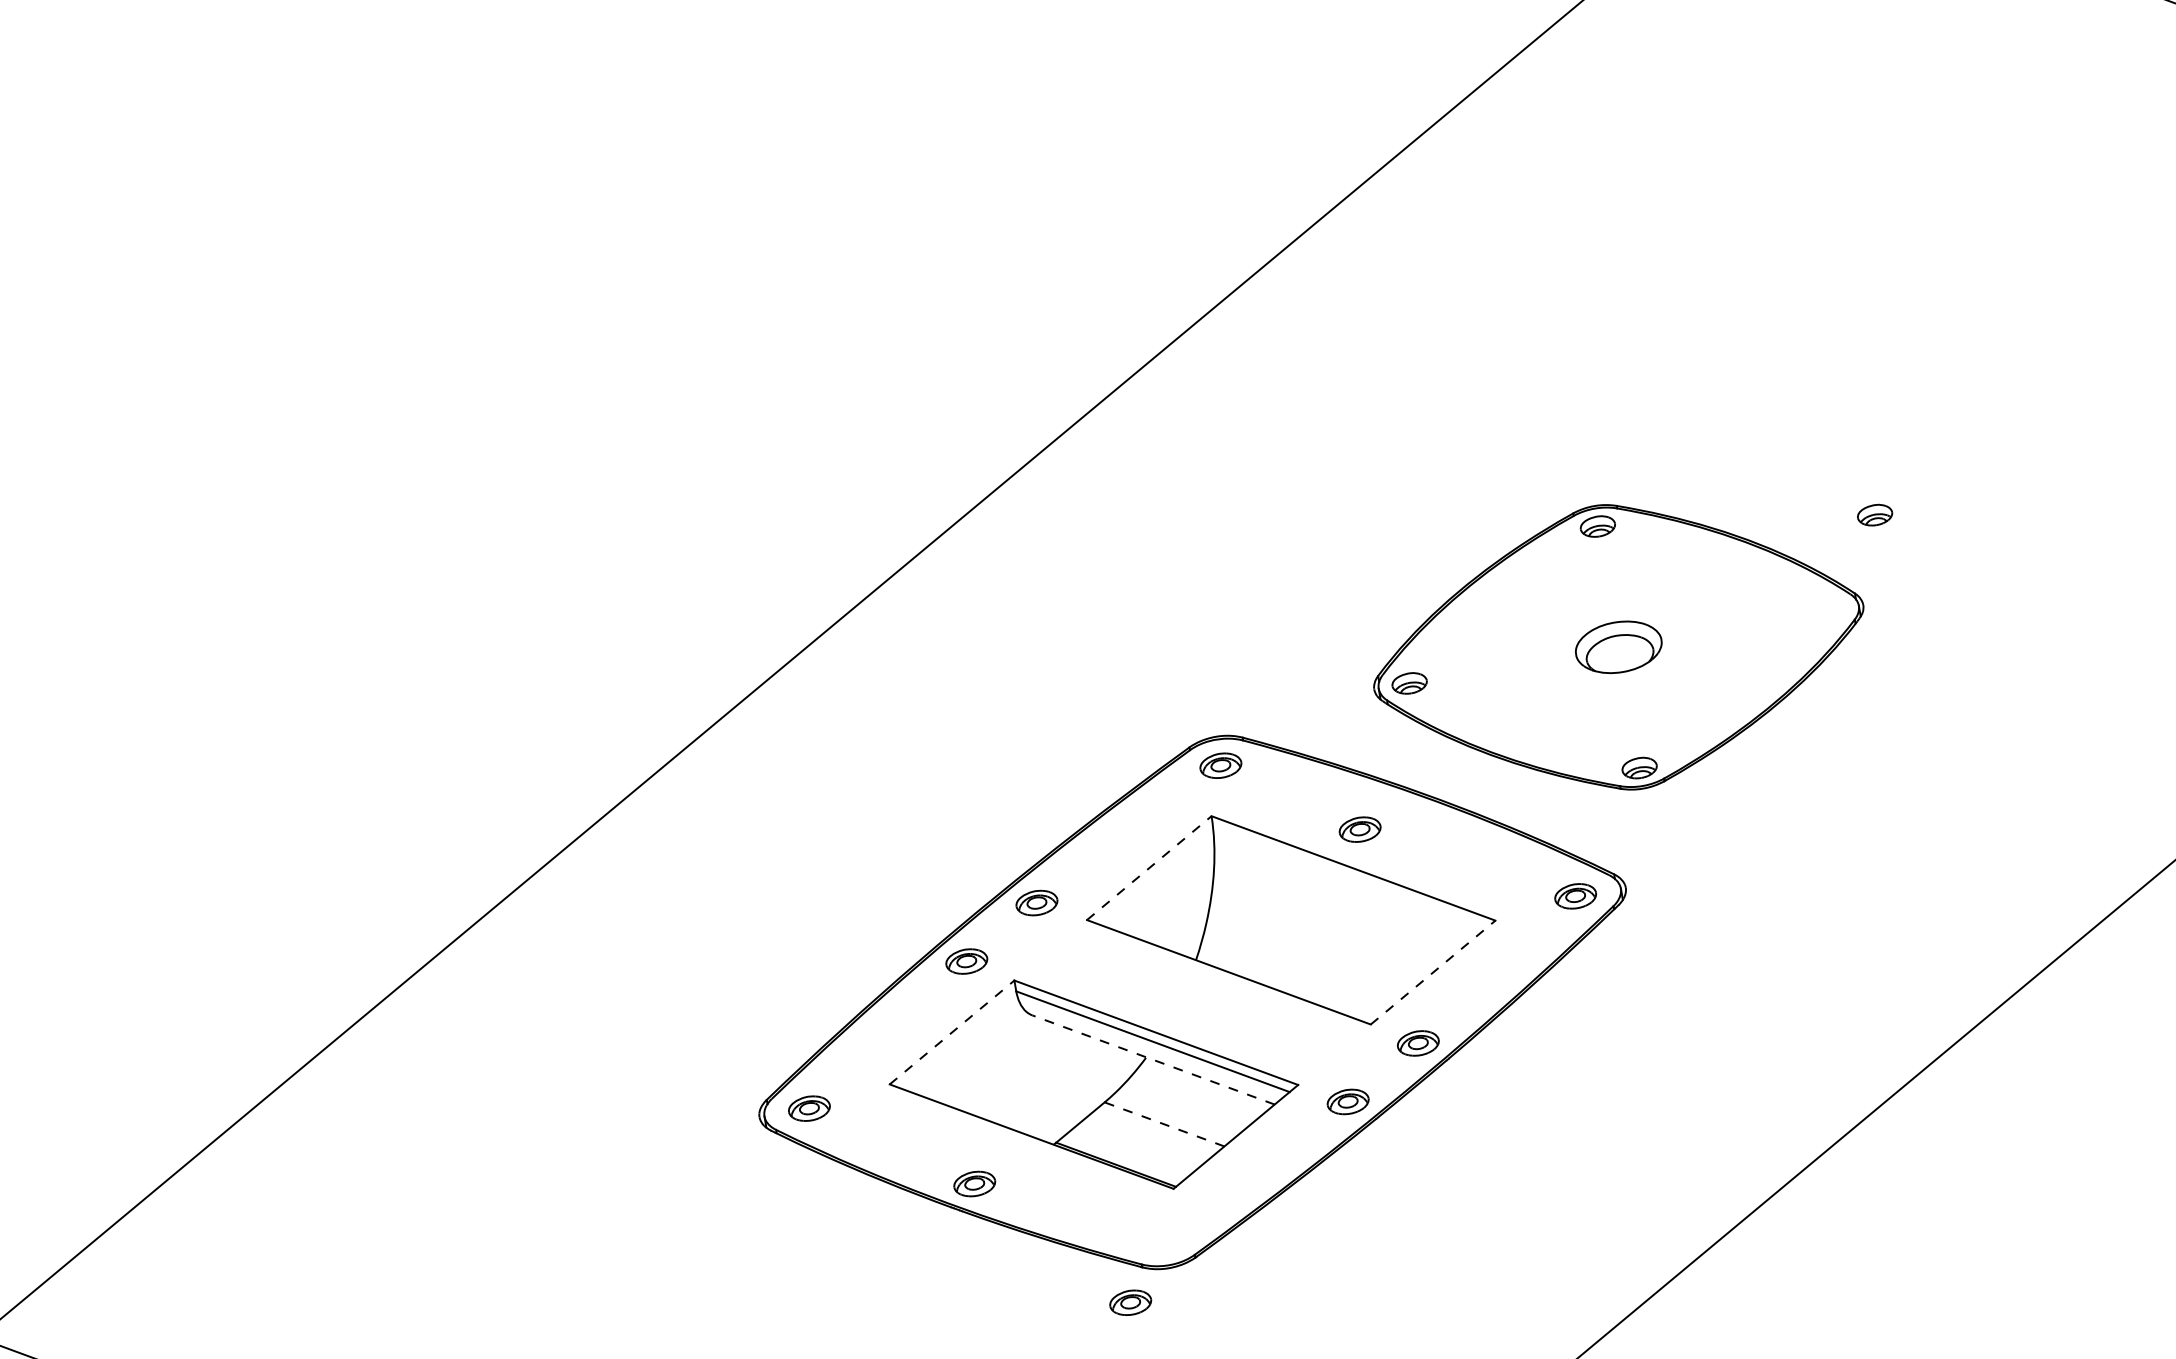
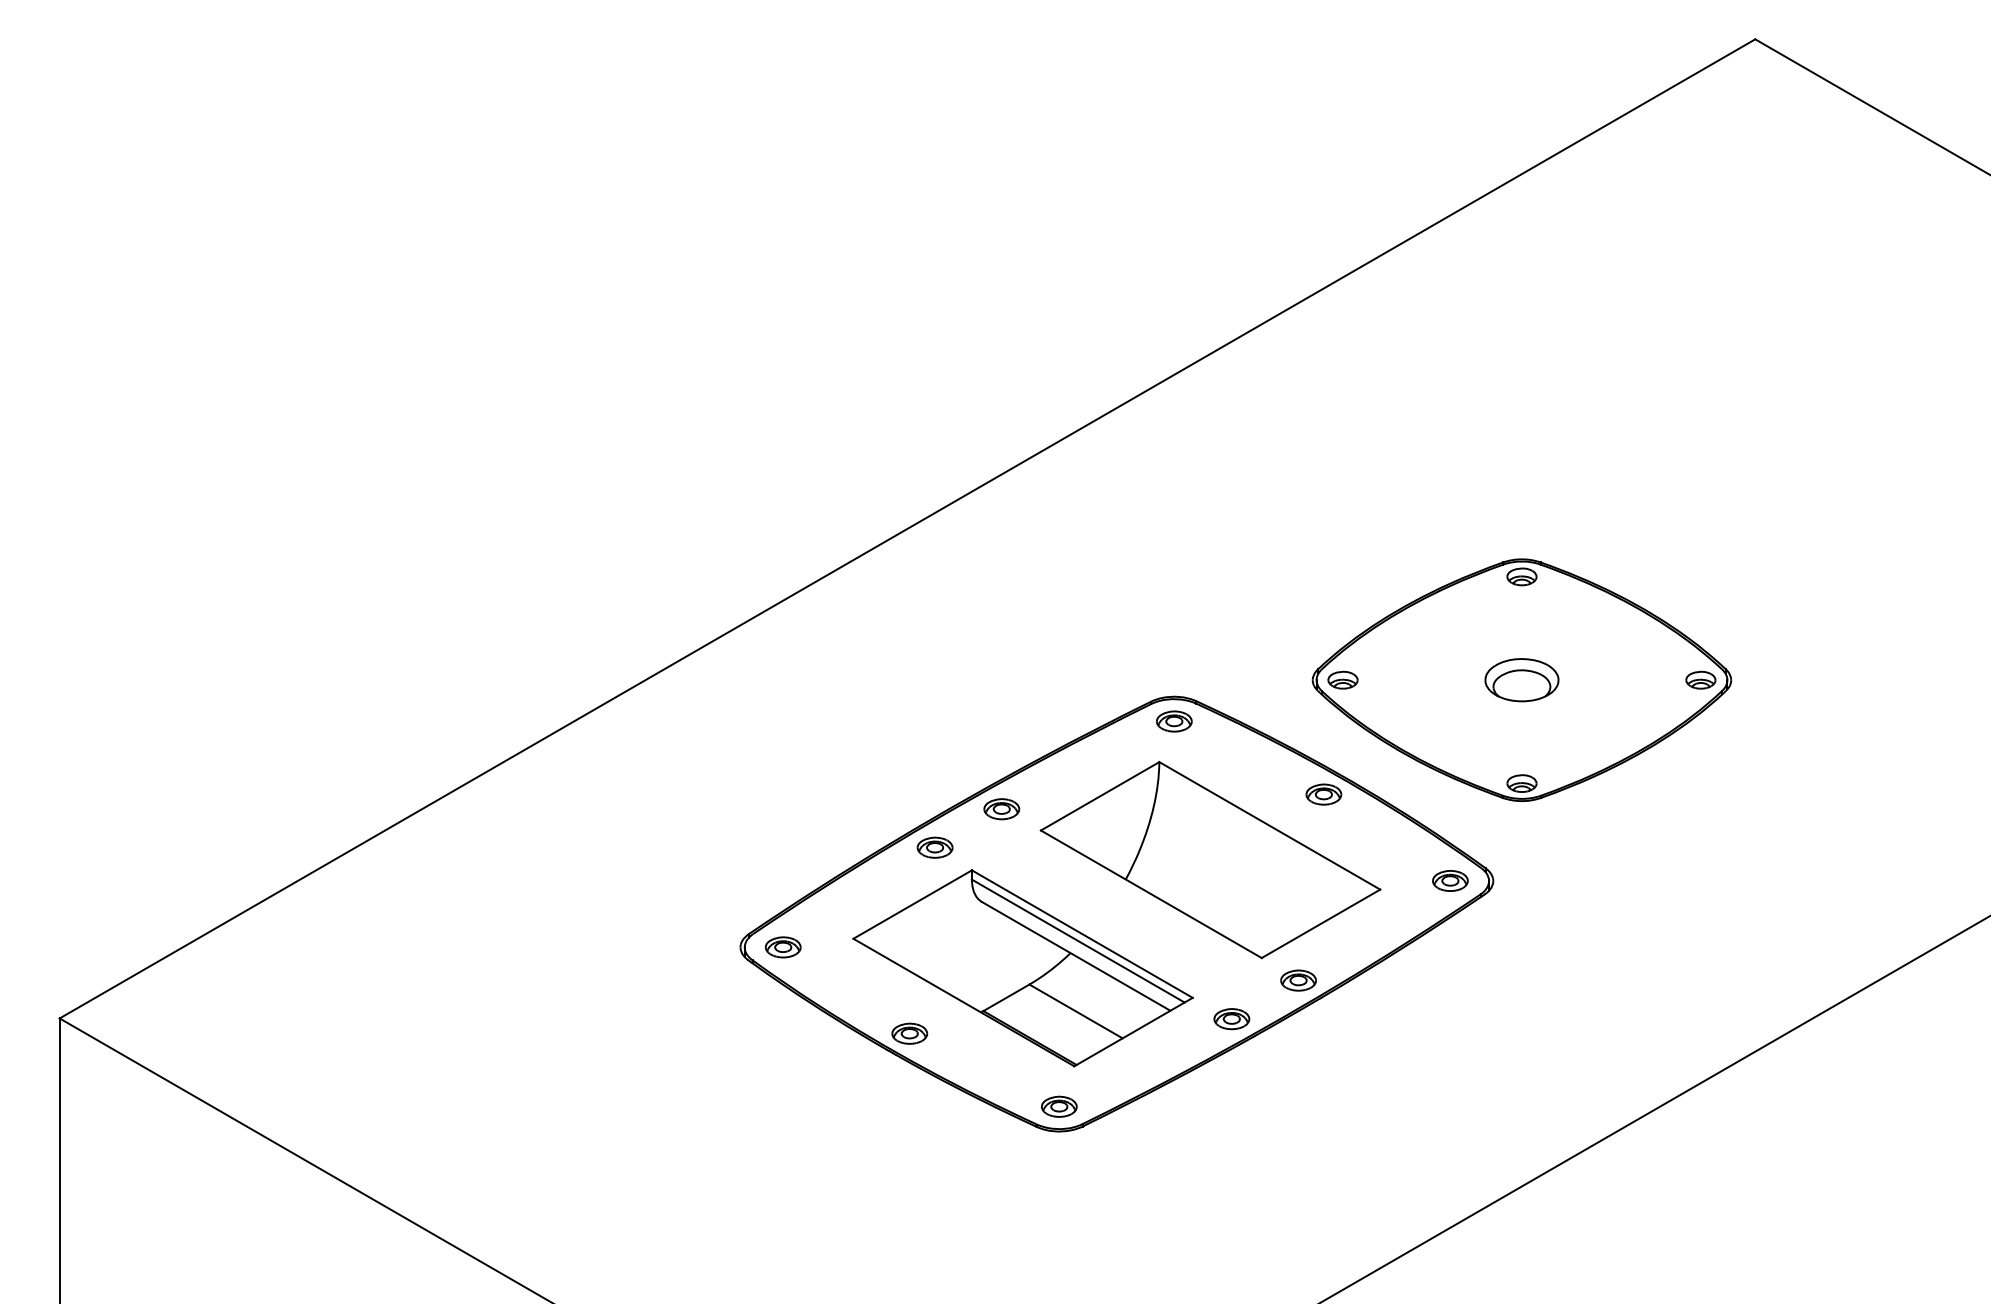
part: (1874, 514) -> (1700, 679), moved
part: (1359, 829) -> (1323, 794), moved
line: (1149, 868) -> (1100, 796), dashed -> solid
line: (1433, 972) -> (1321, 923), dashed -> solid
line: (953, 1032) -> (913, 904), dashed -> solid
line: (1153, 1060) -> (1076, 956), dashed -> solid
line: (1165, 1124) -> (1076, 1011), dashed -> solid
part: (1130, 1302) -> (1059, 1106), moved

